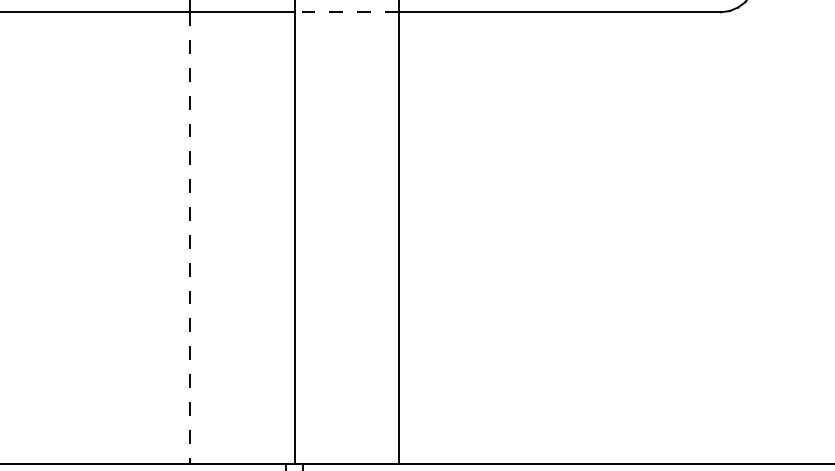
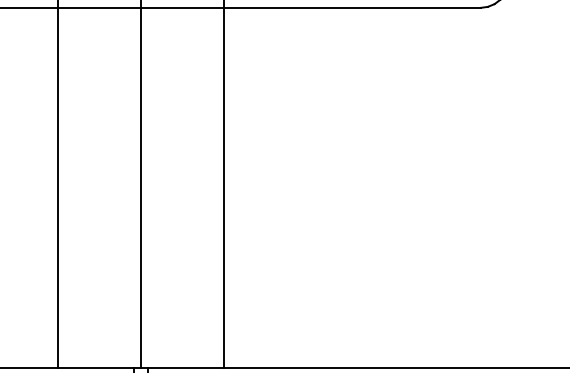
line: (346, 12) -> (182, 8), dashed -> solid
line: (190, 238) -> (58, 188), dashed -> solid

